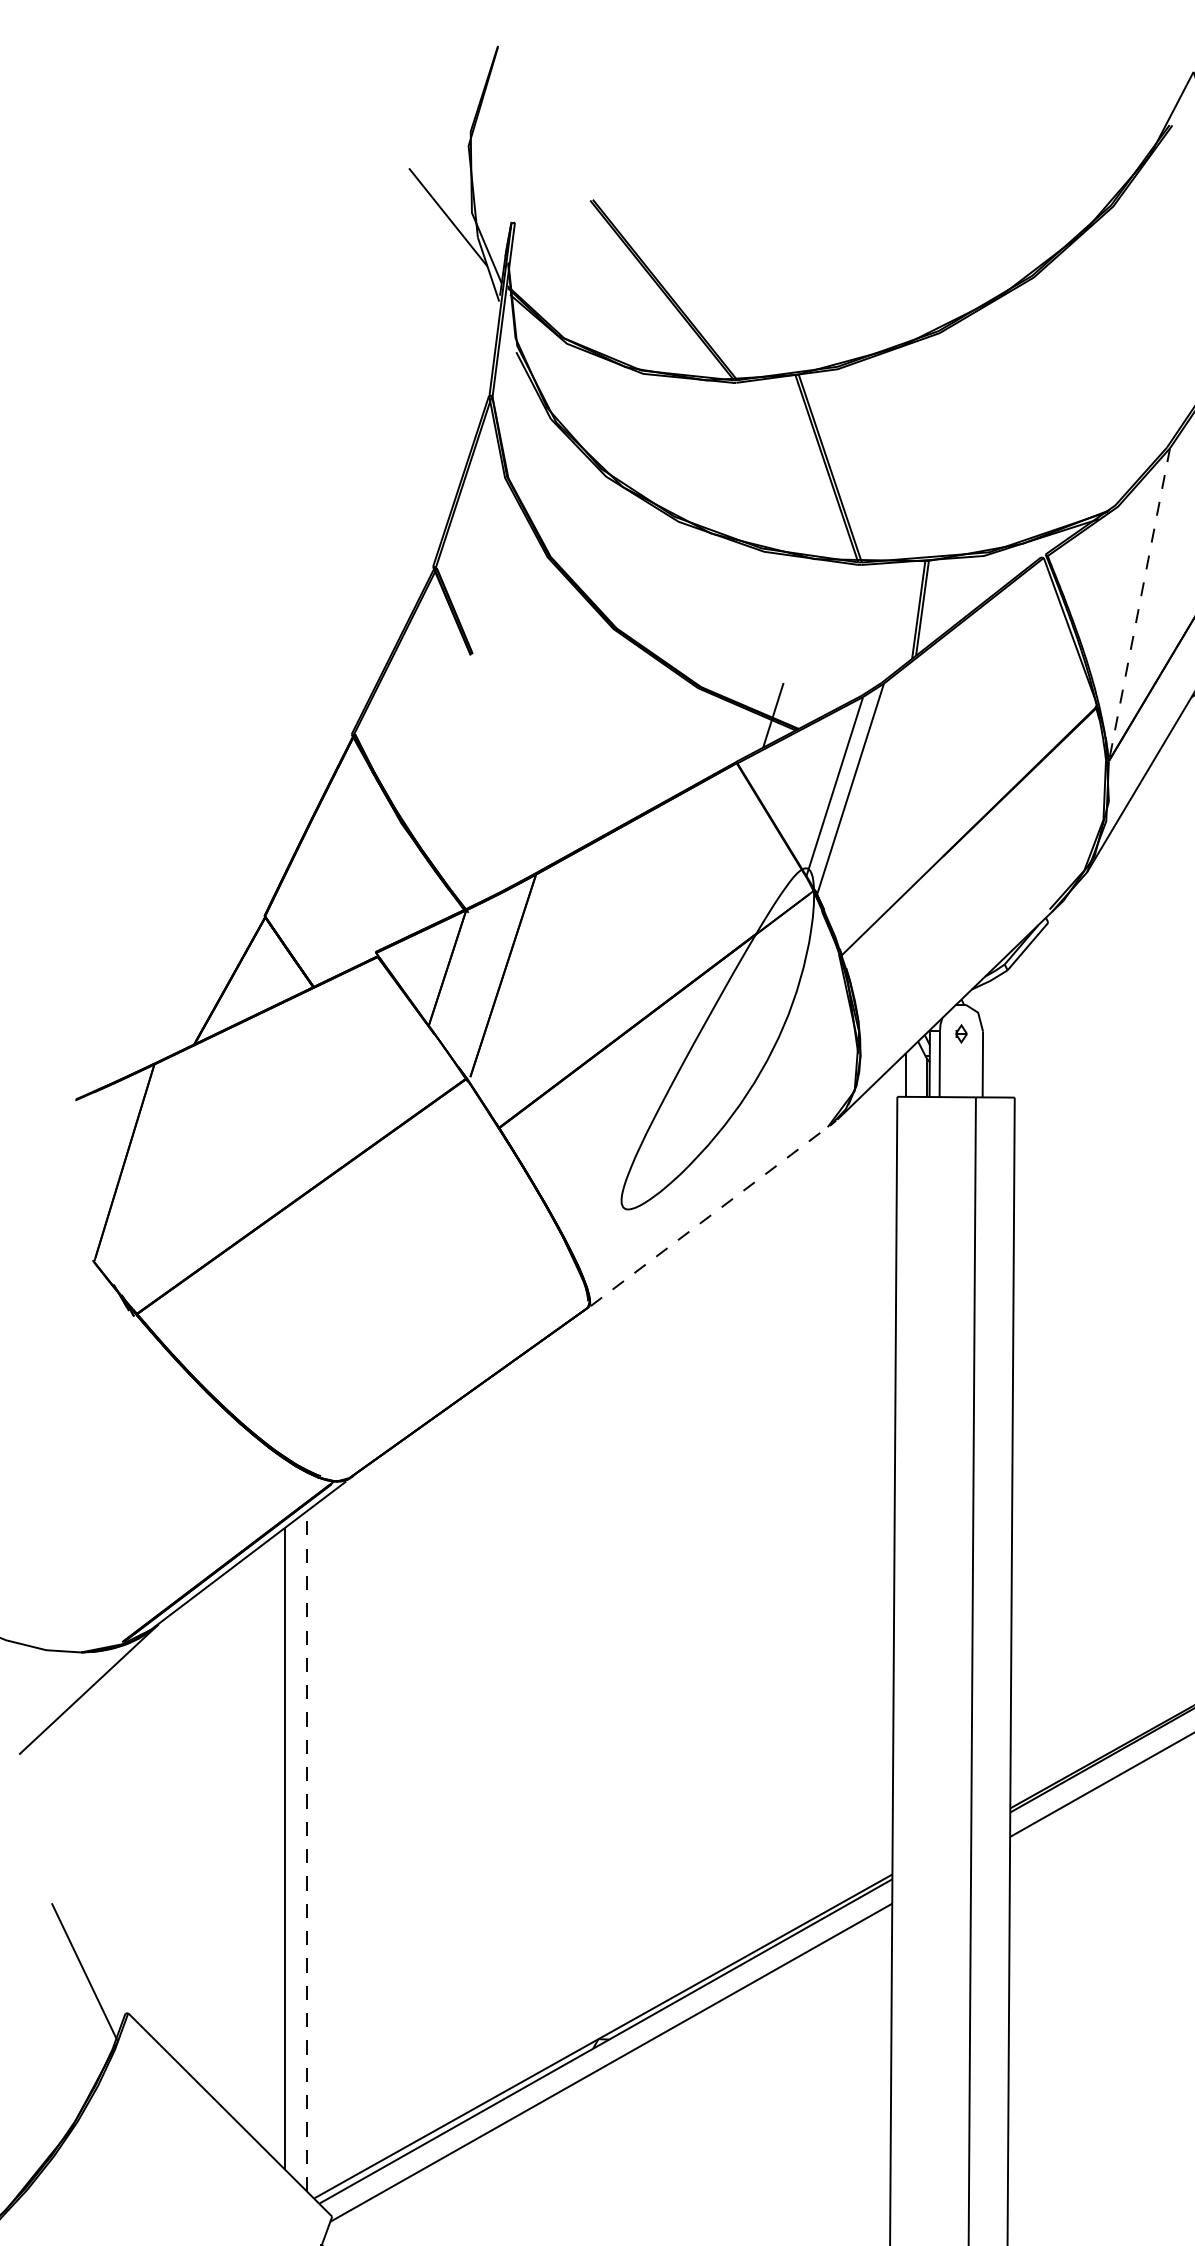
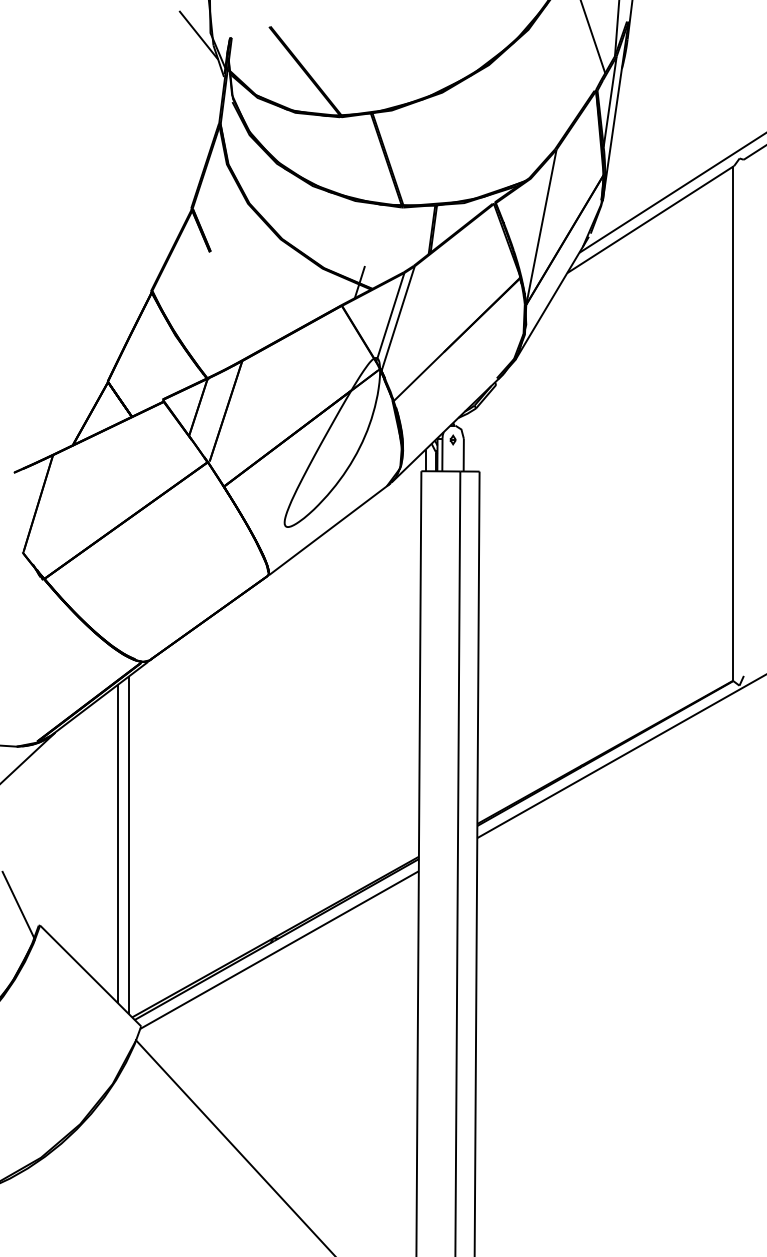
line: (1139, 605) -> (541, 227), dashed -> solid
line: (711, 1214) -> (329, 529), dashed -> solid
line: (306, 1849) -> (128, 844), dashed -> solid

